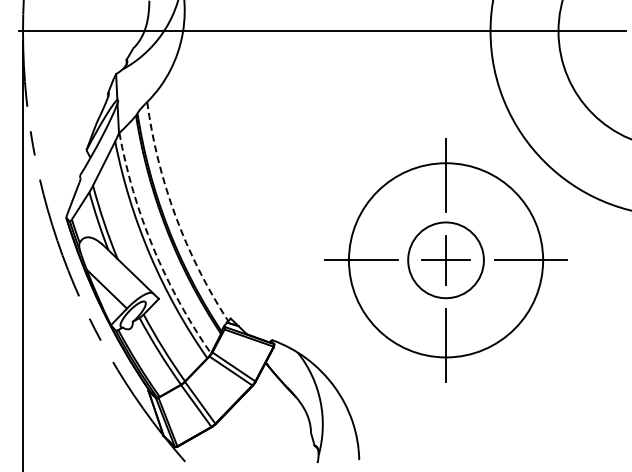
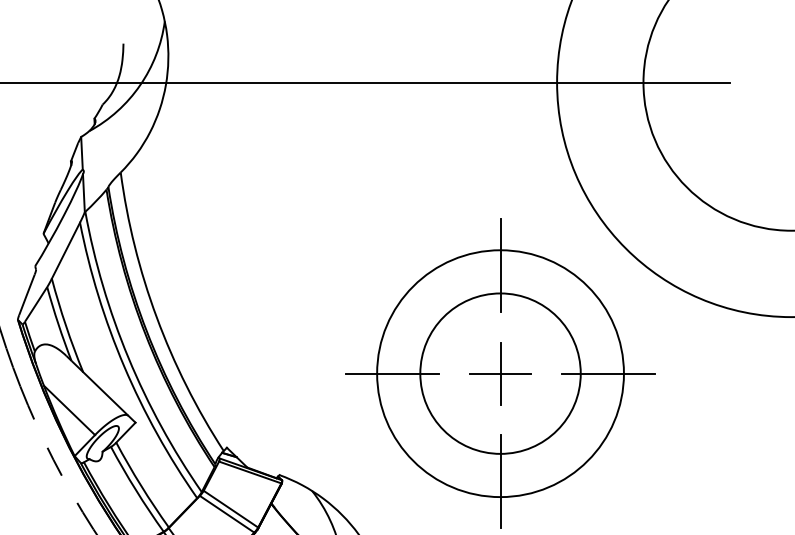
arc: (175, 216) -> (156, 317), dashed -> solid
arc: (153, 248) -> (128, 358), dashed -> solid
circle: (445, 260) -> (499, 373), size x1.67

